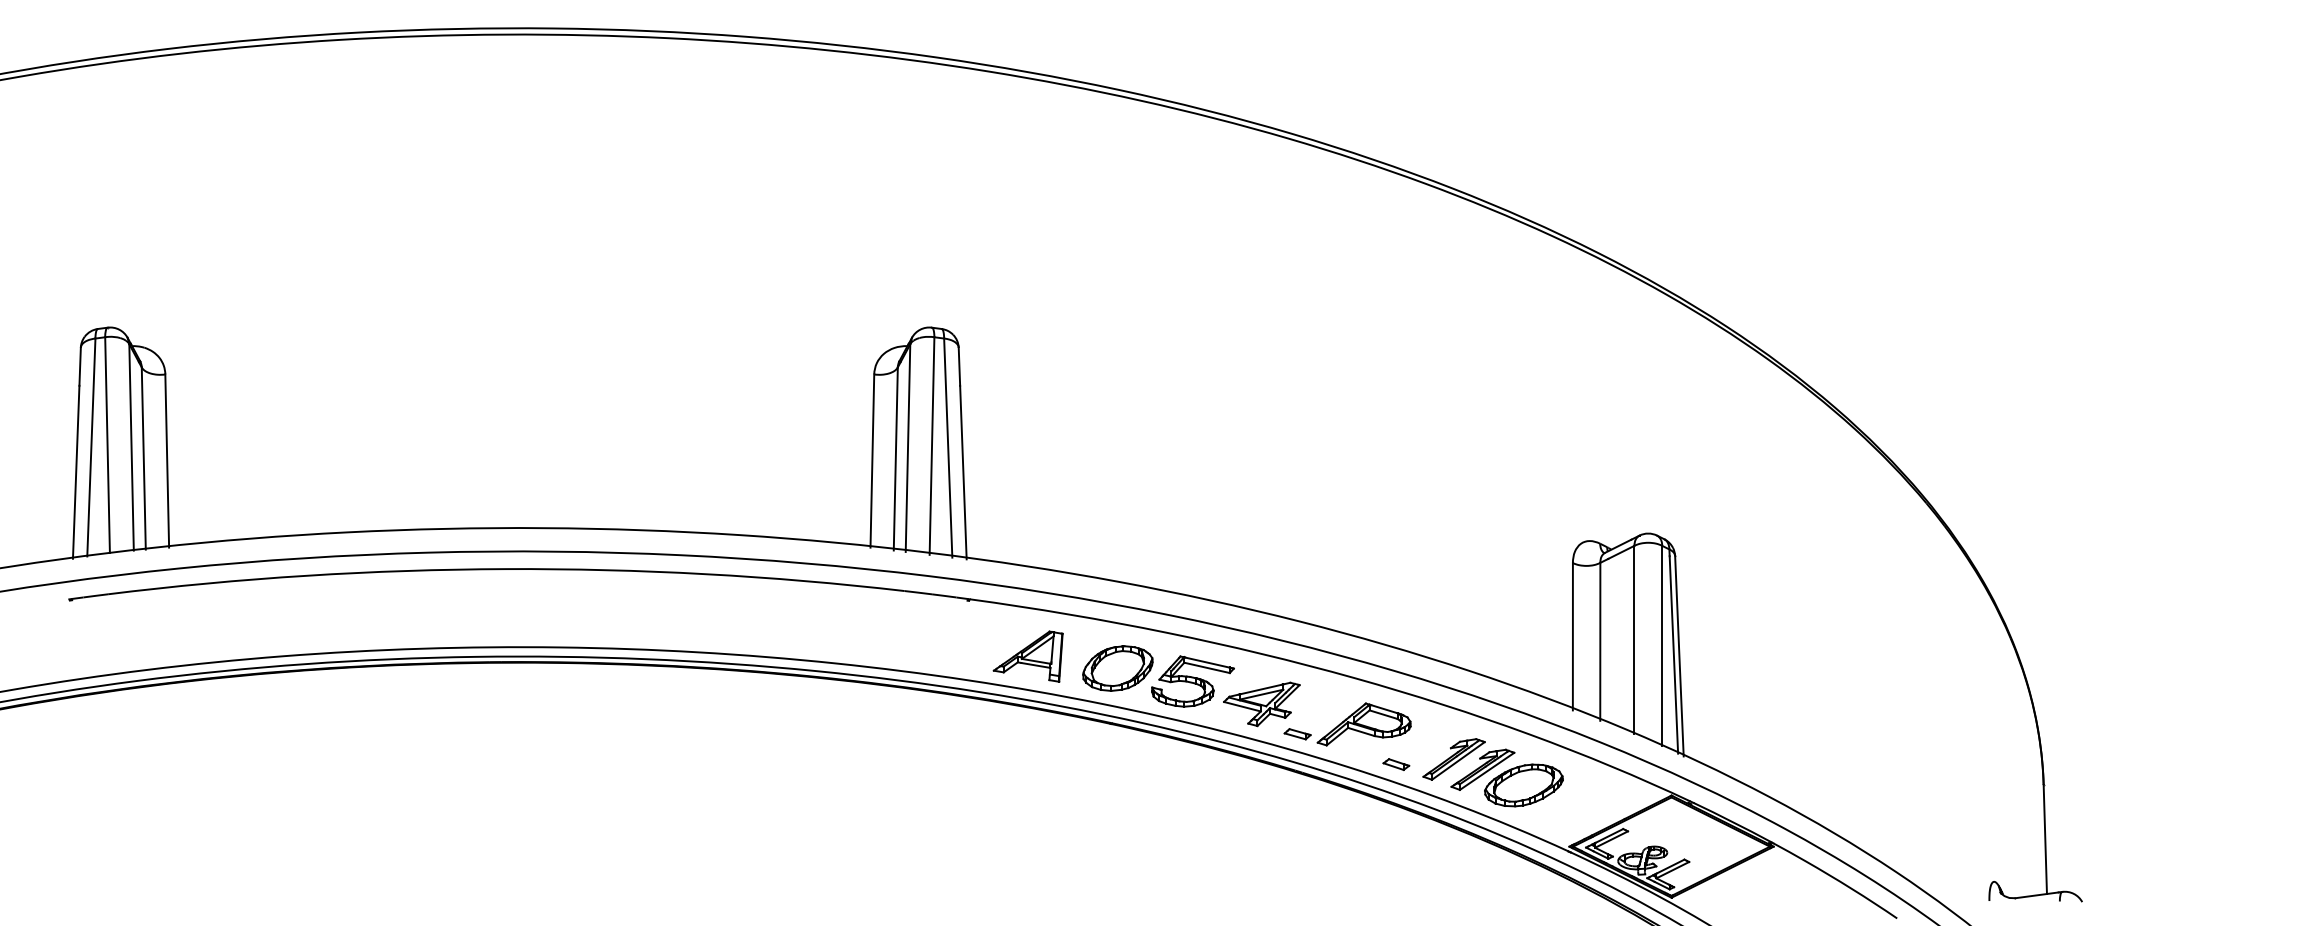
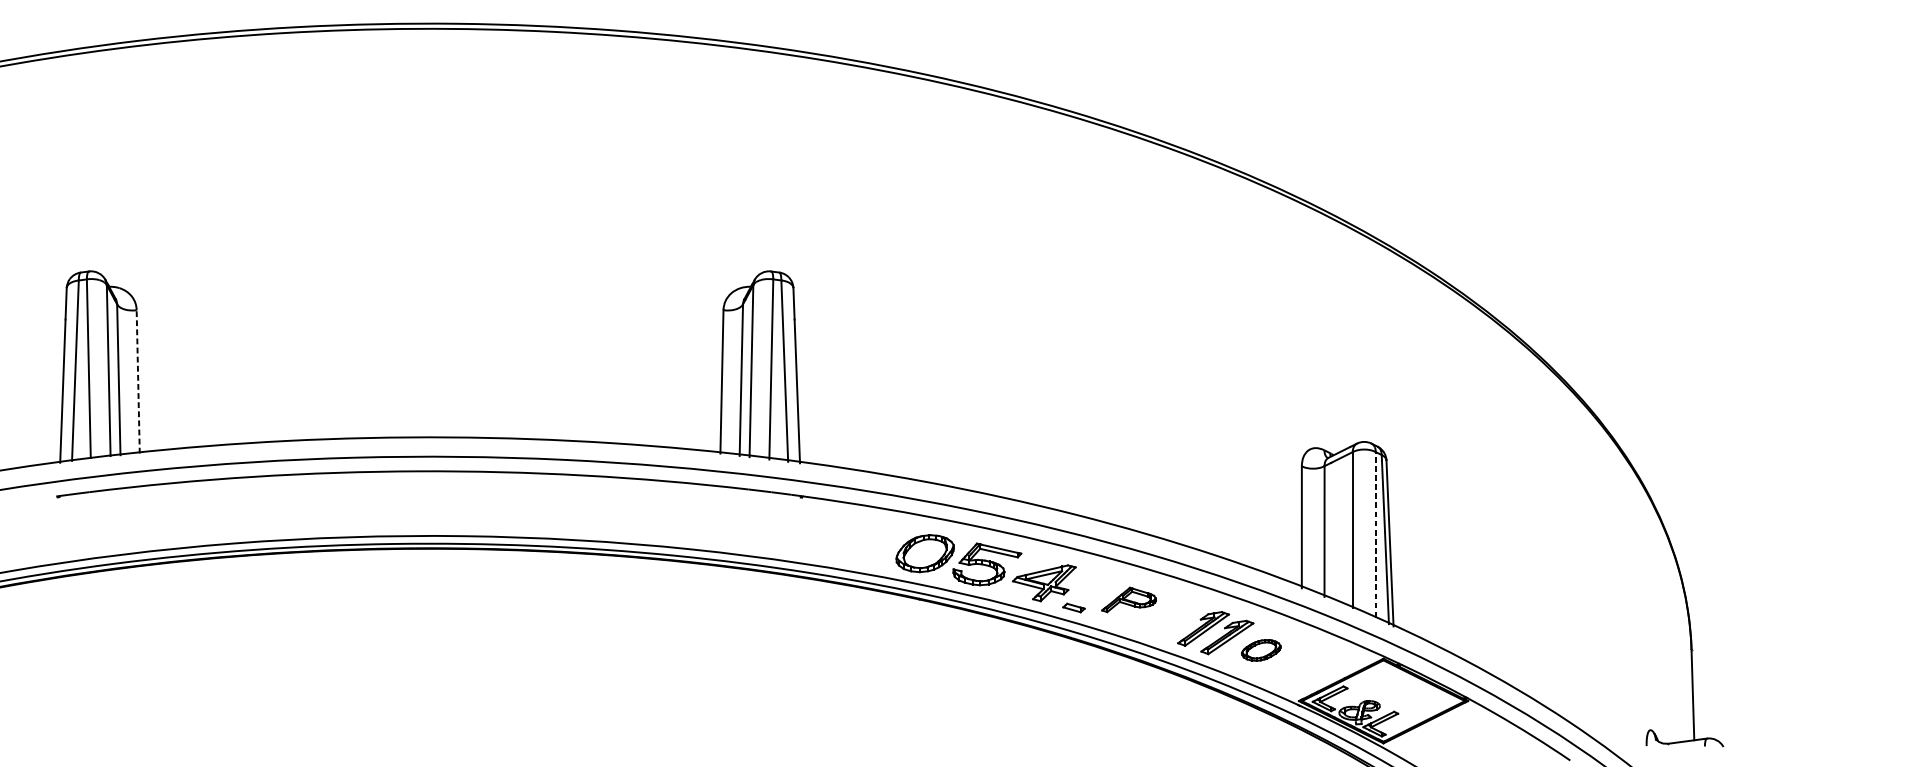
line: (167, 461) -> (138, 382), solid -> dashed
line: (1662, 645) -> (1376, 534), solid -> dashed
part: (1027, 656) -> (850, 543), removed
part: (1363, 724) -> (1128, 599), size x0.7
part: (1396, 764) -> (1155, 633), removed
part: (1523, 785) -> (1260, 650), size x0.6

